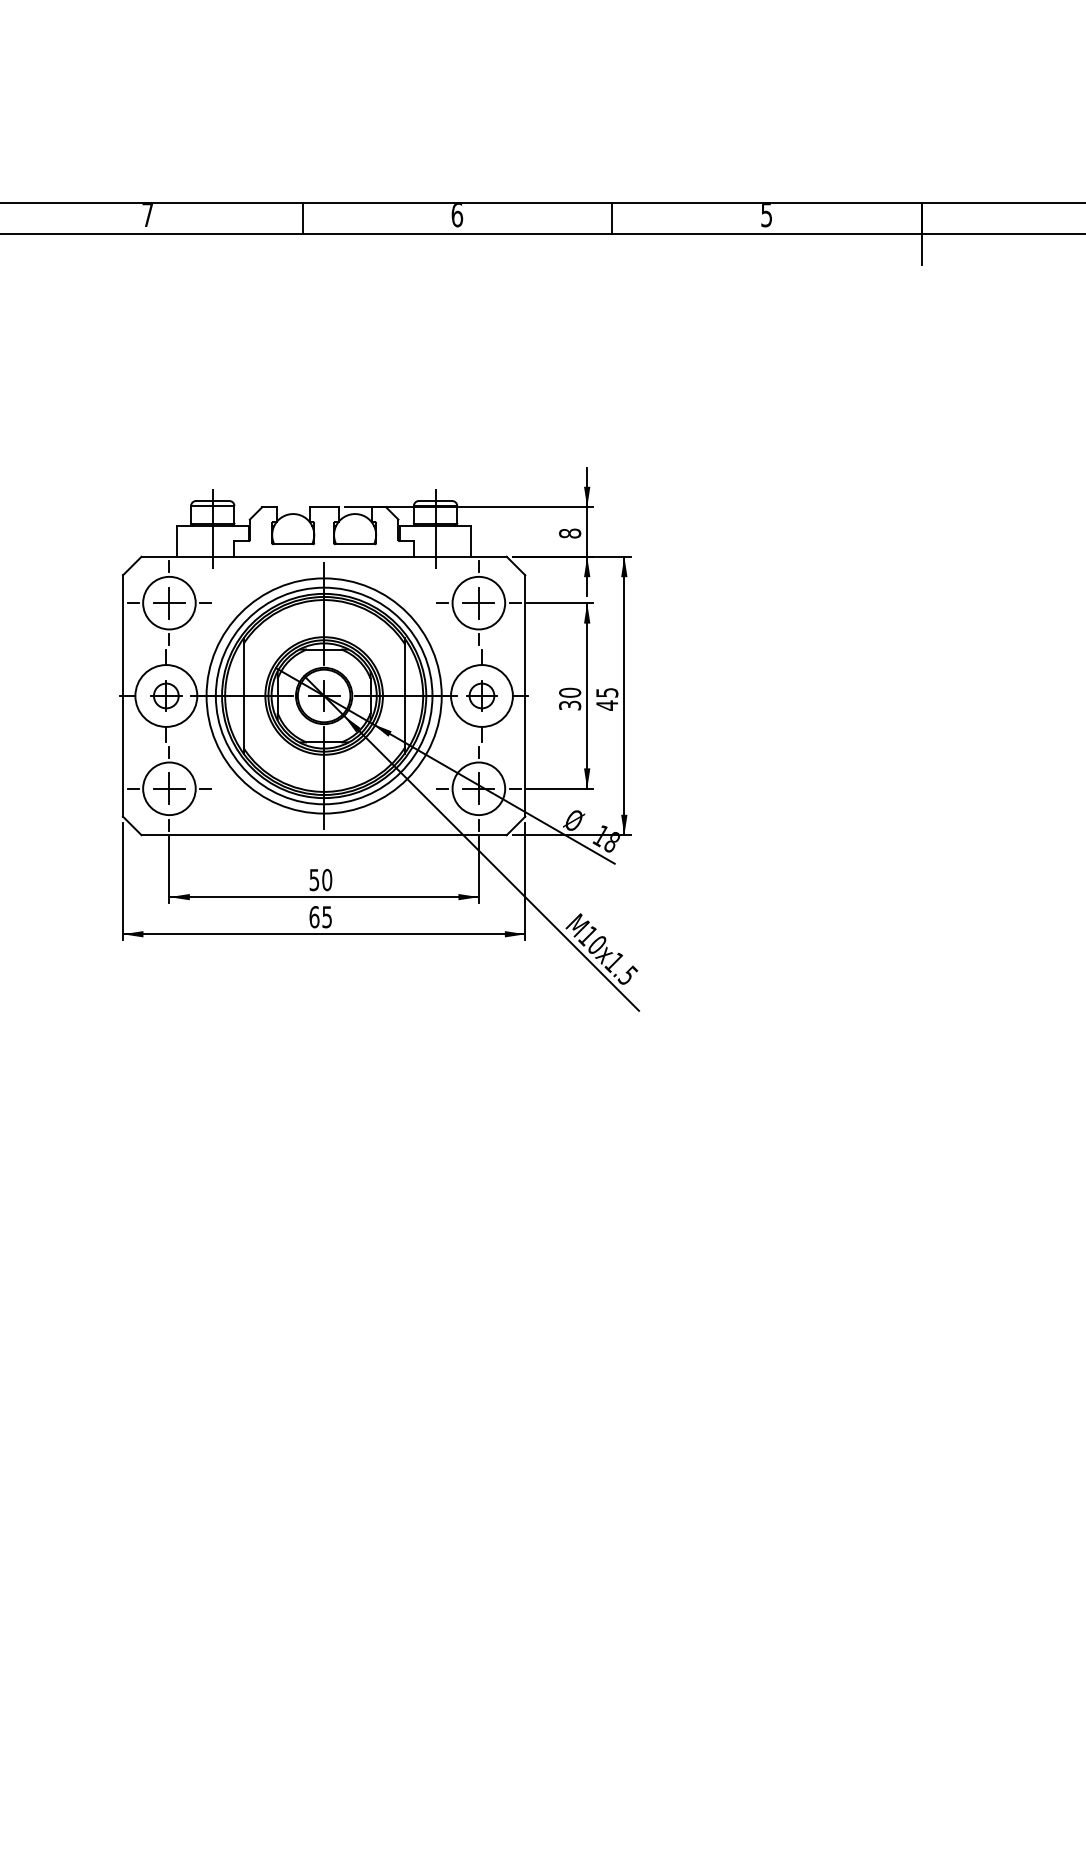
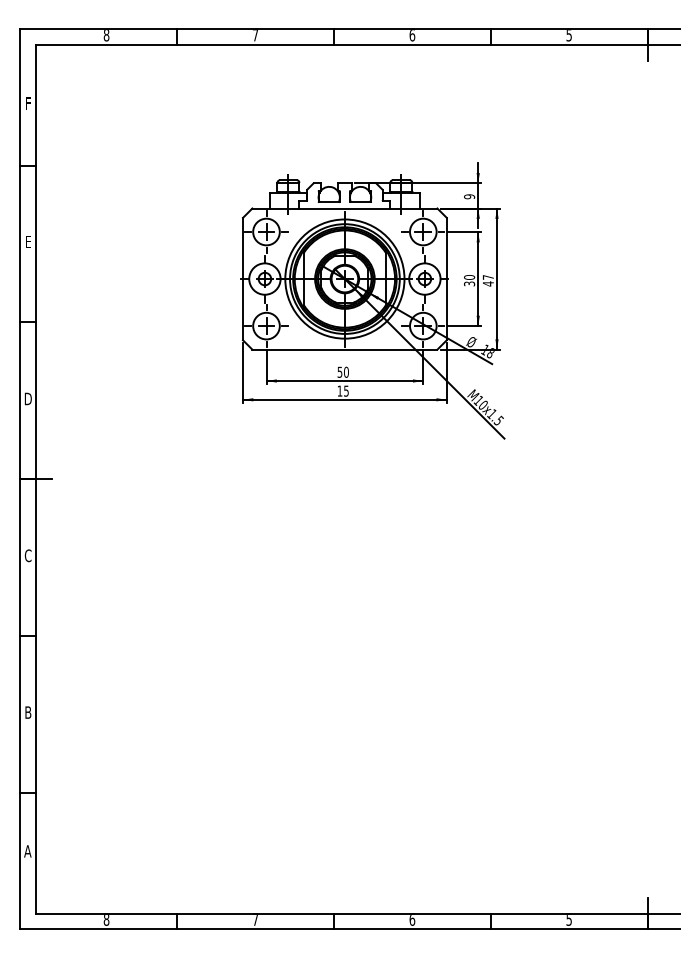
text: (570, 533) -> (469, 196), 8 -> 9
text: (607, 692) -> (488, 277), 45 -> 47
text: (313, 915) -> (339, 390), 65 -> 15

